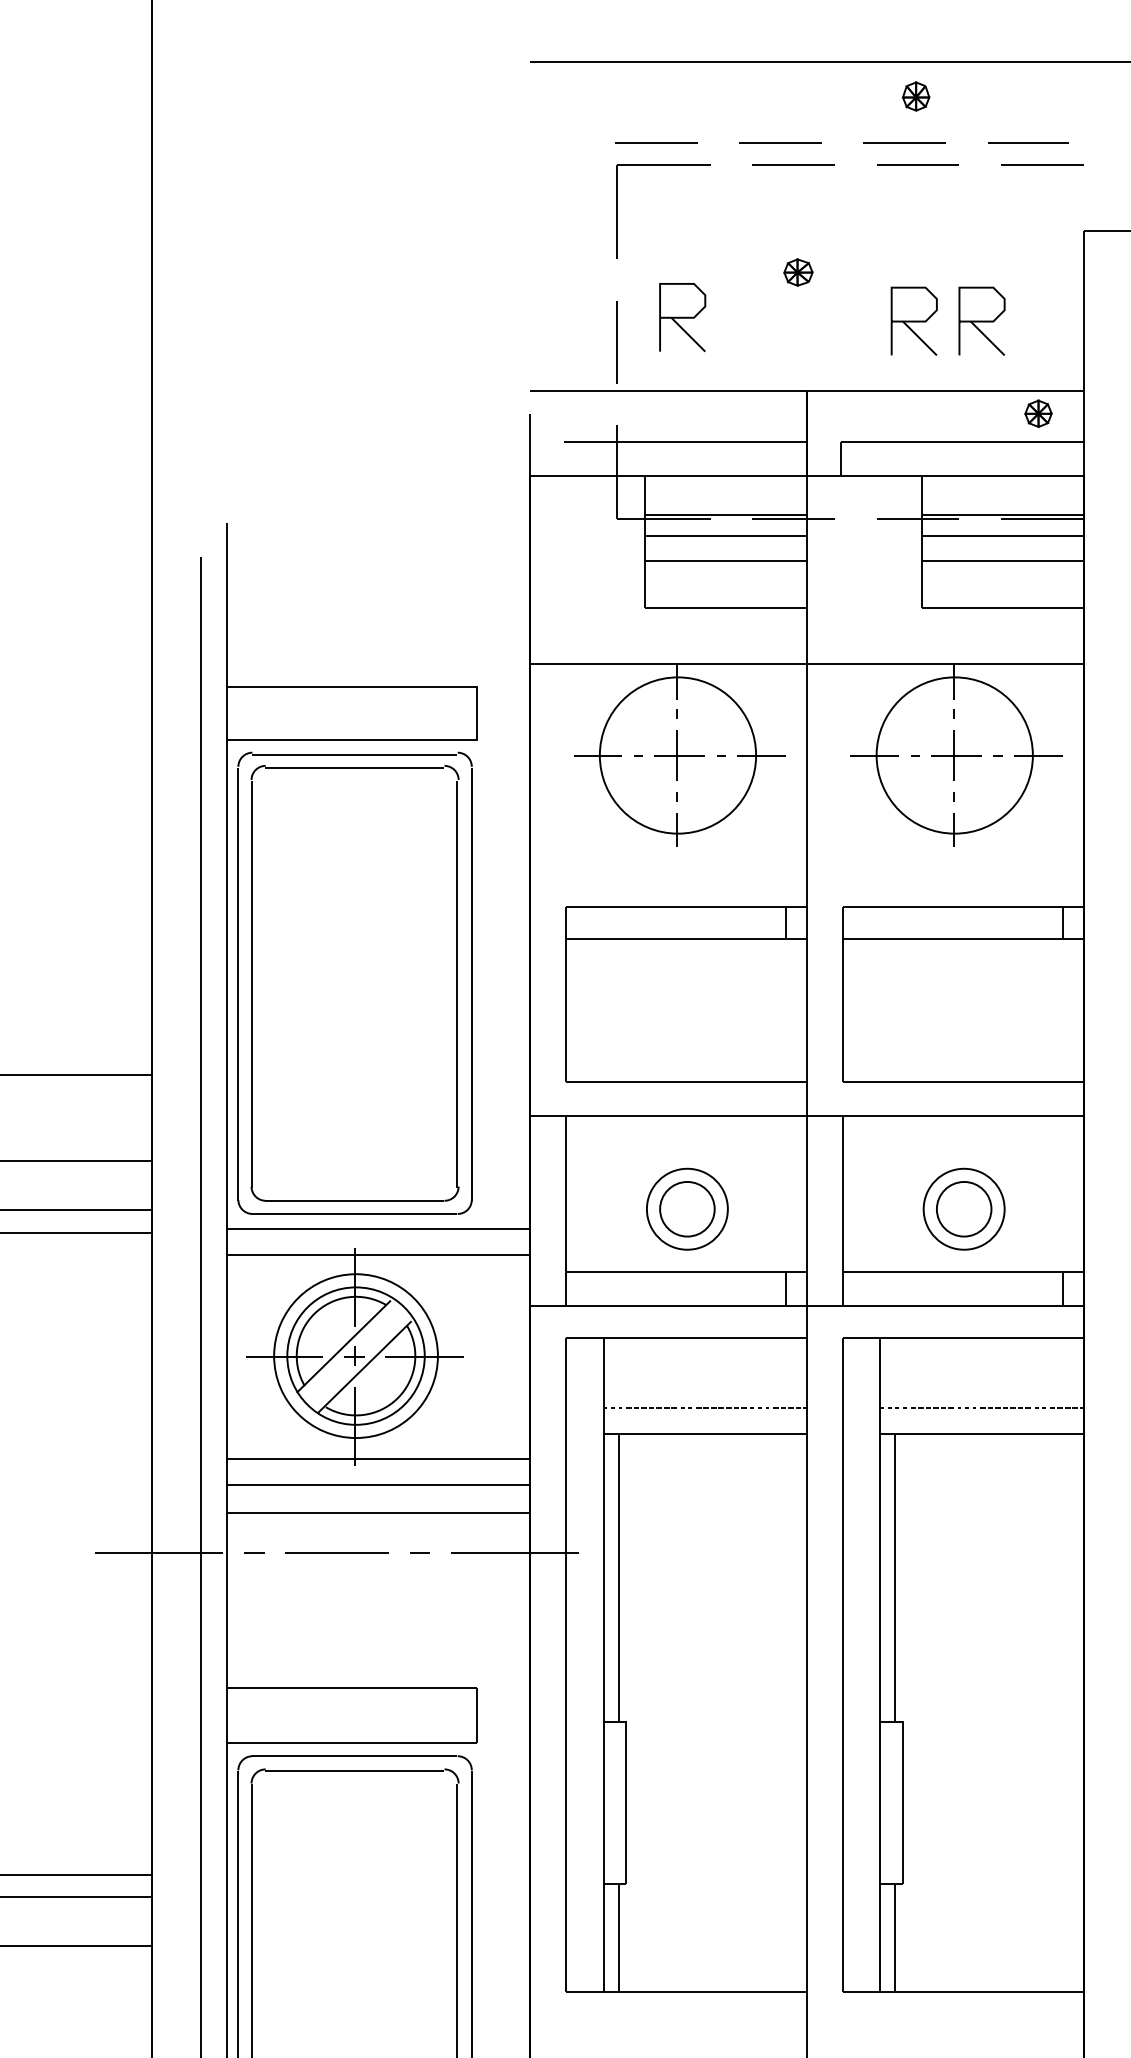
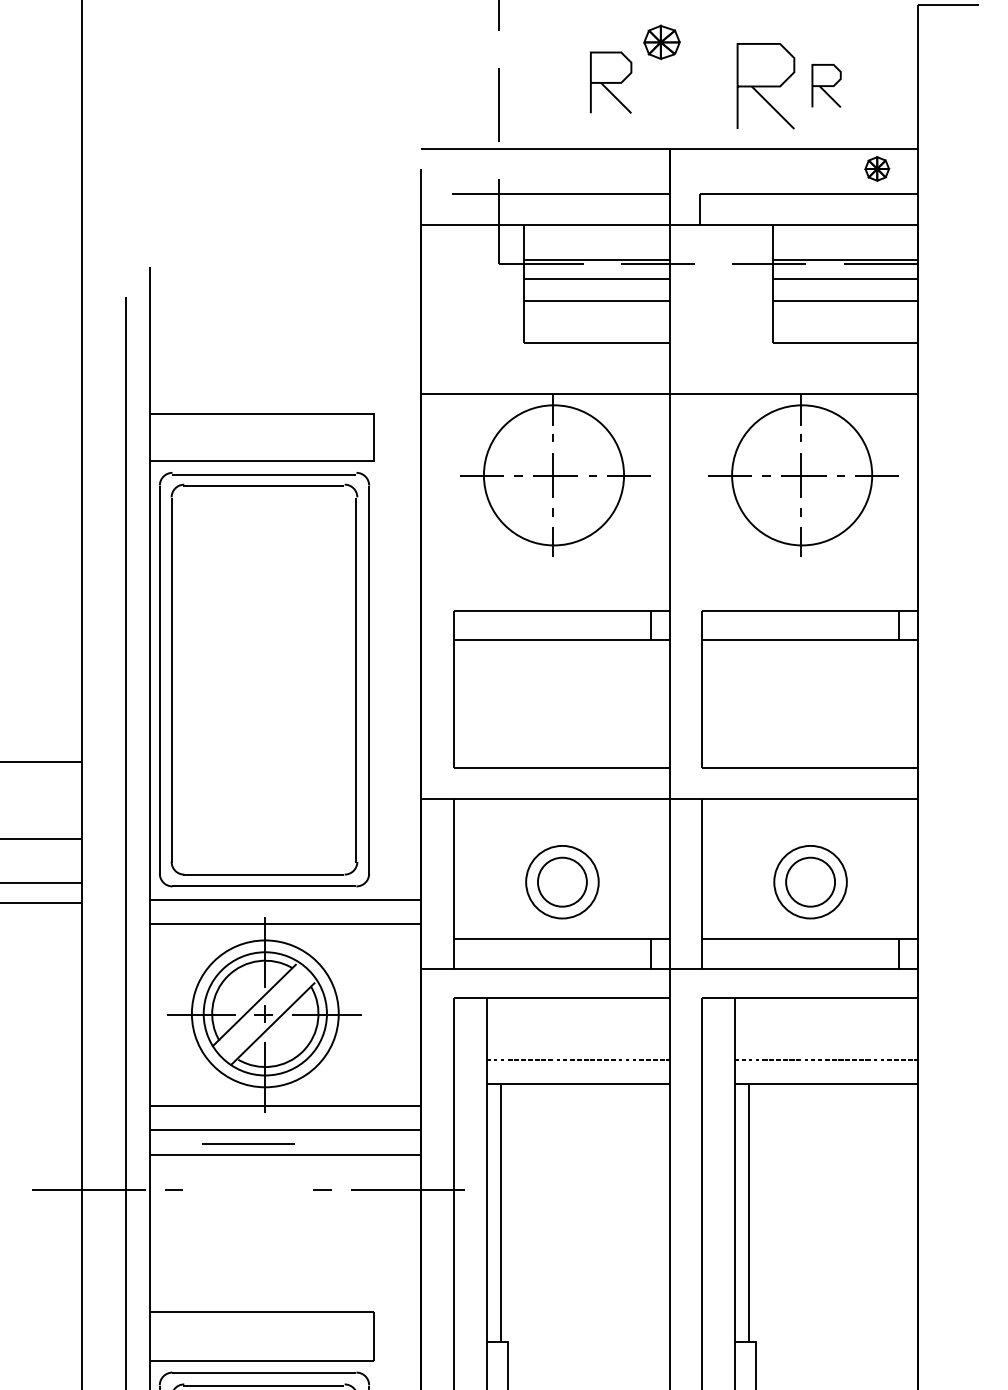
part: (798, 272) -> (662, 42), size x1.4
part: (682, 317) -> (610, 82), moved
part: (913, 320) -> (765, 85), size x1.4
part: (981, 320) -> (826, 85), size x0.7
line: (336, 1552) -> (247, 1143), moved

